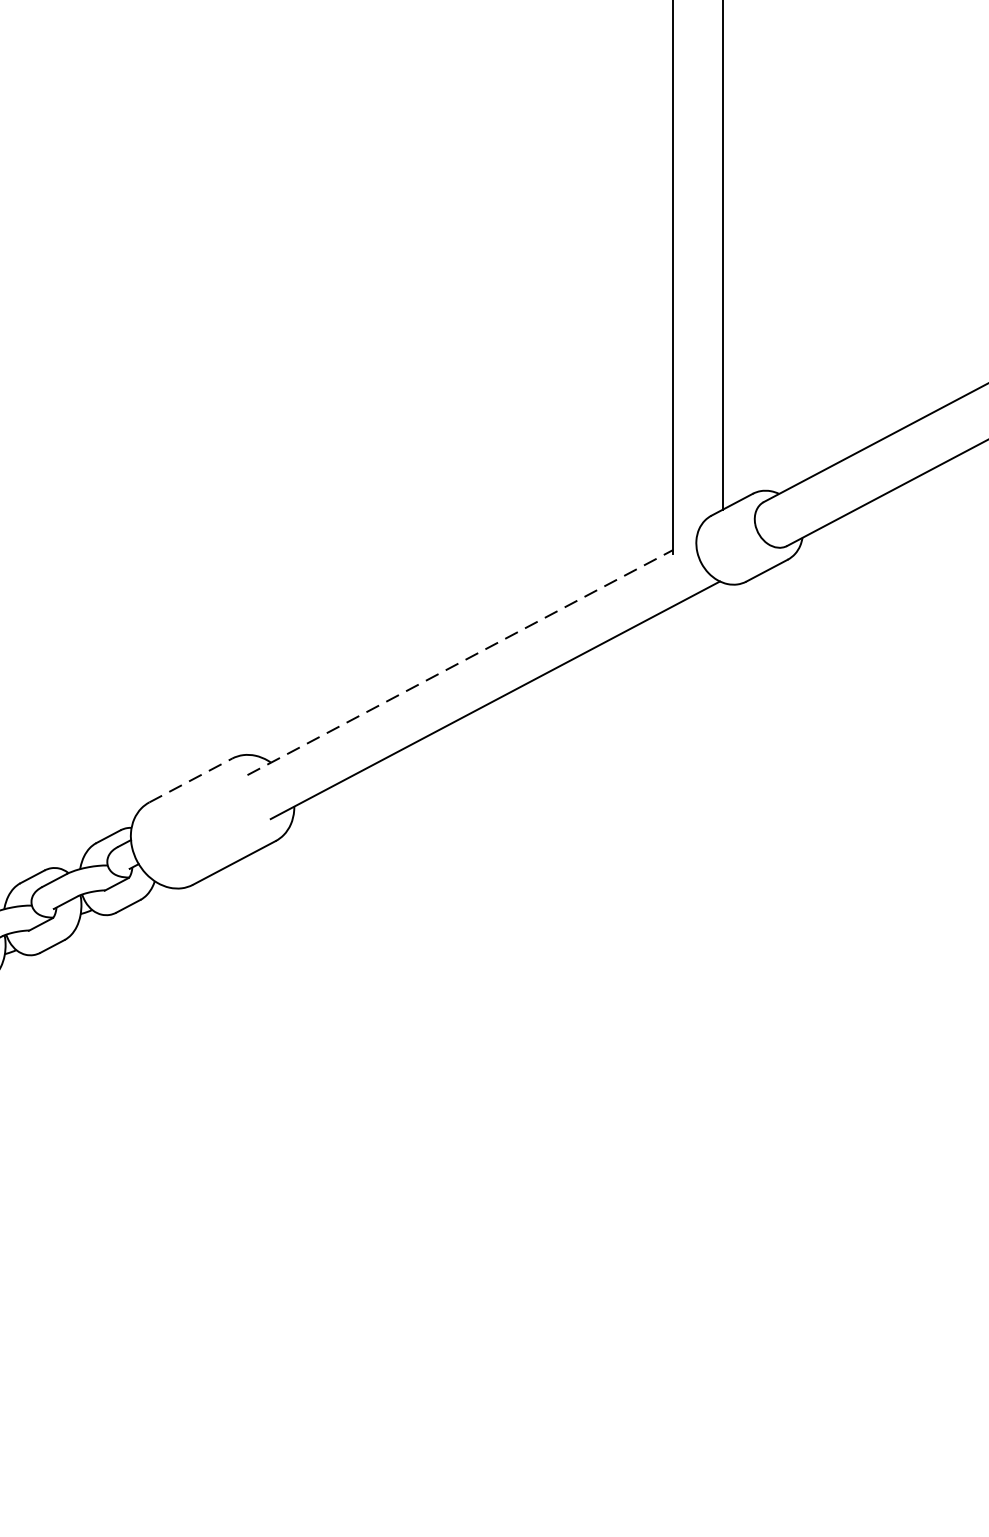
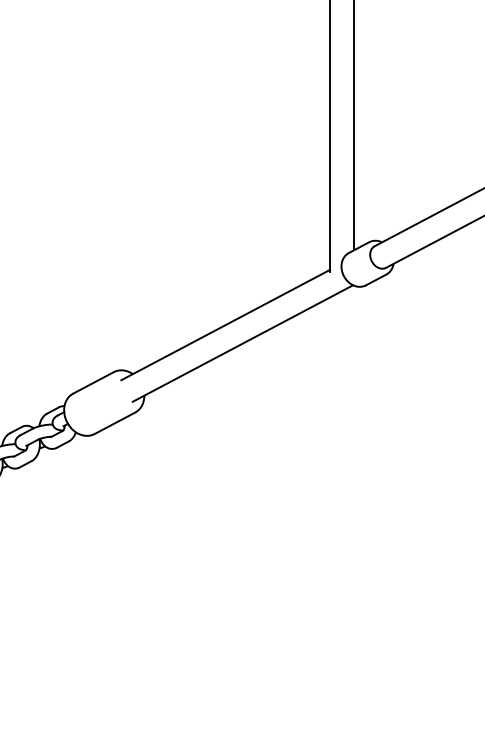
line: (461, 661) -> (226, 324), dashed -> solid
line: (190, 779) -> (93, 382), dashed -> solid

